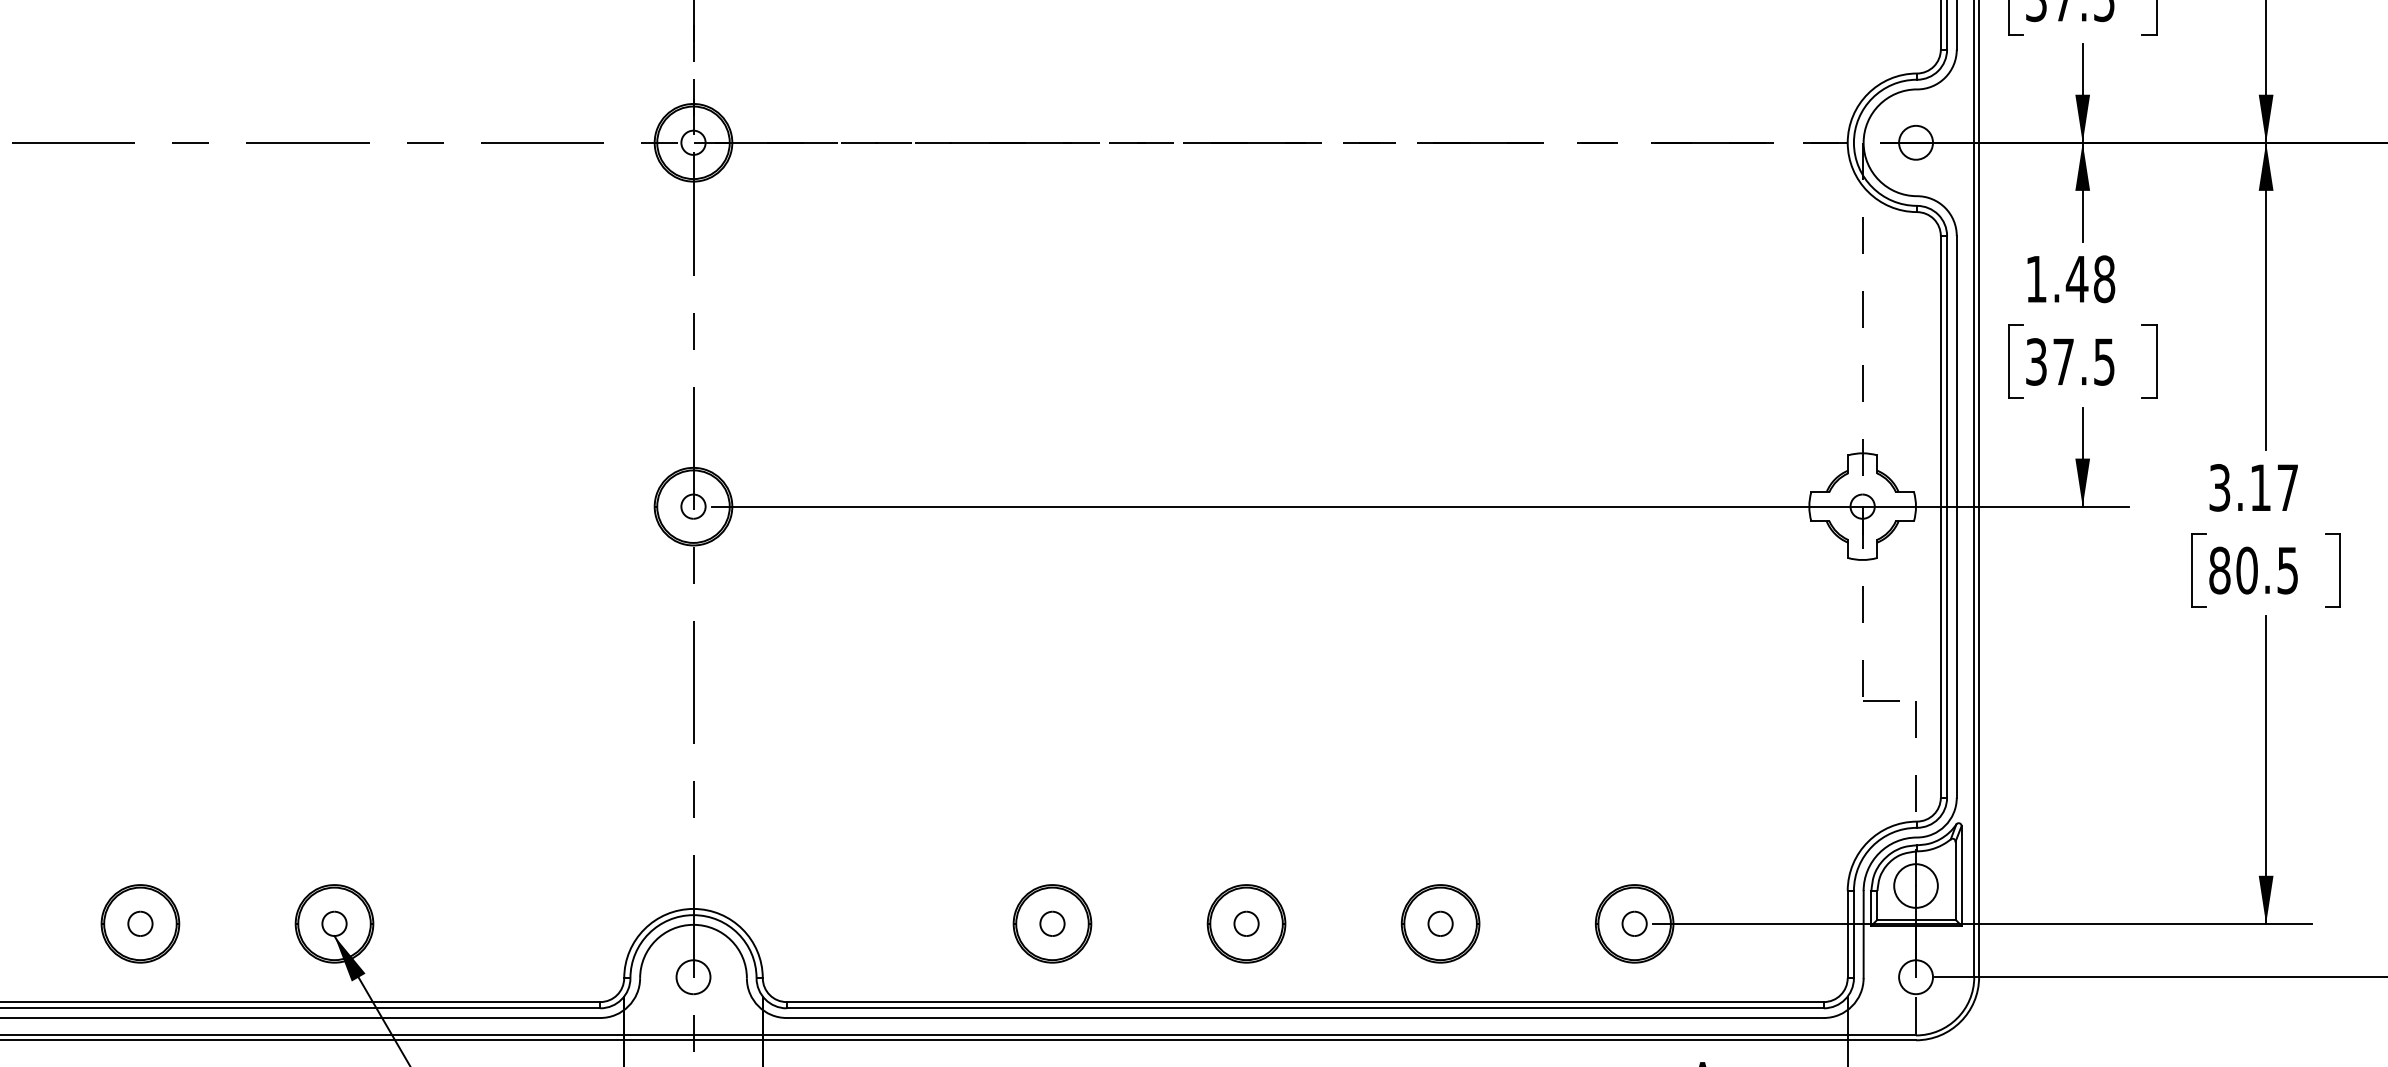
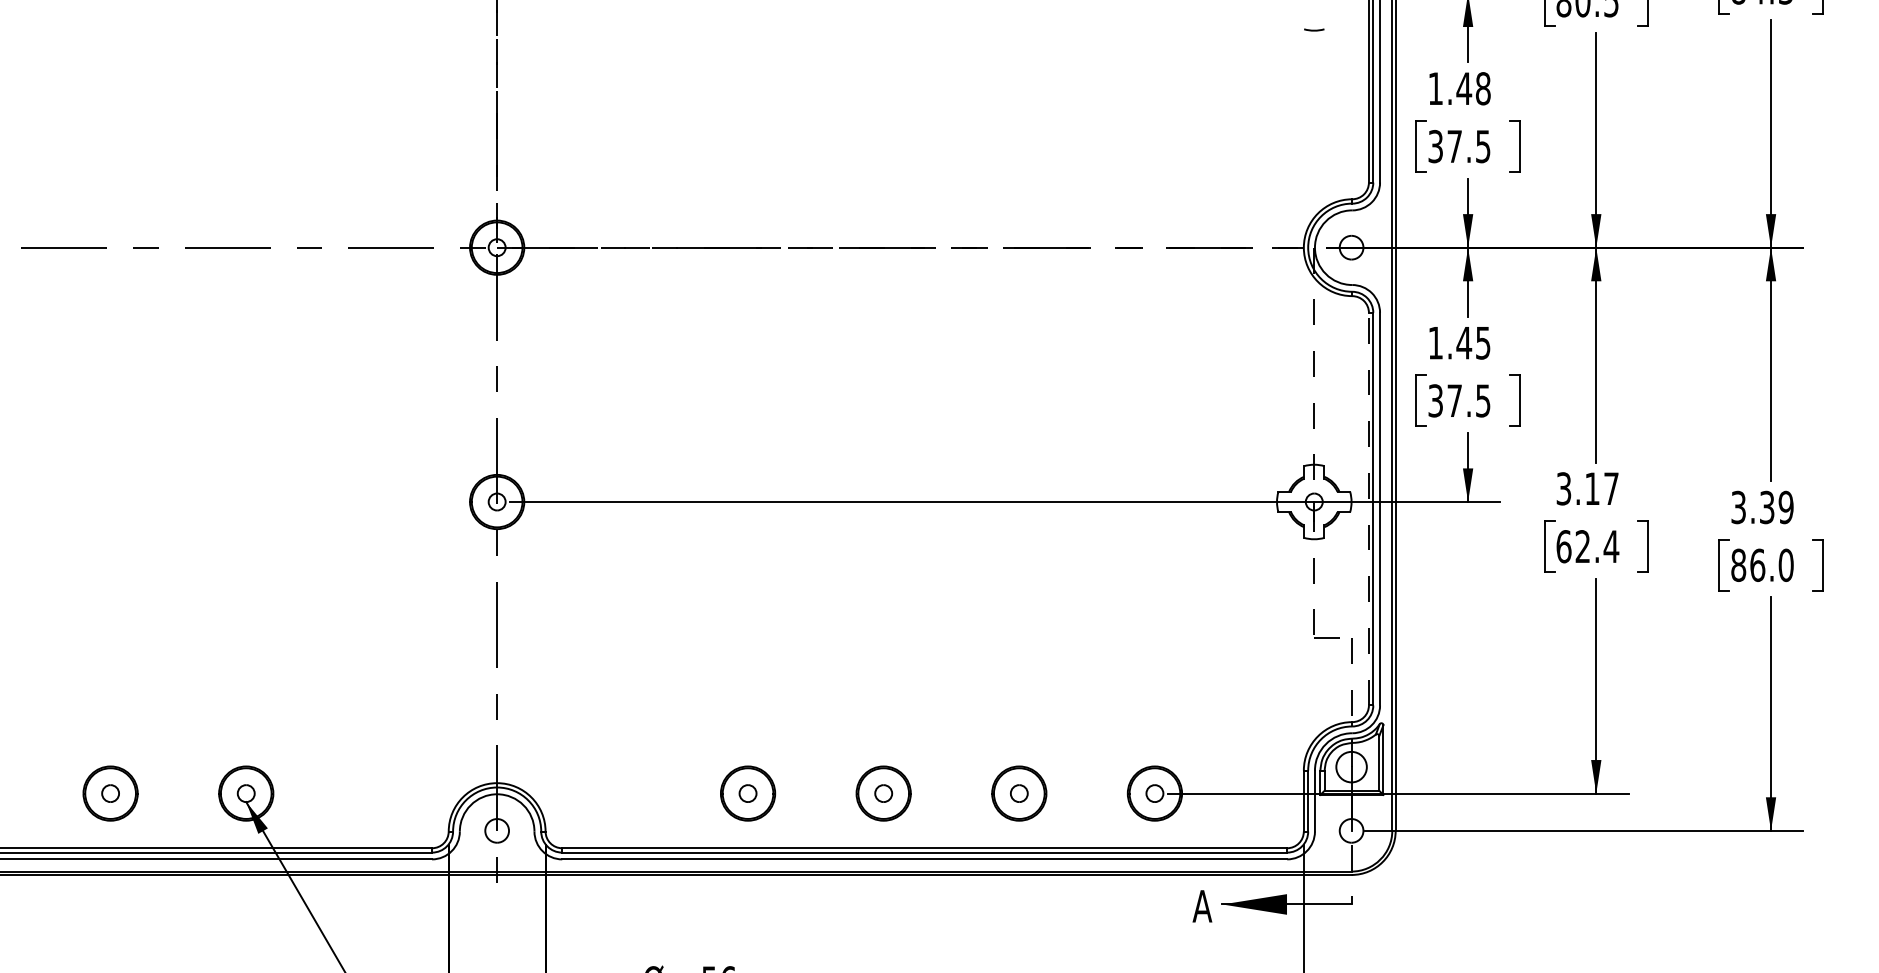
text: (2103, 278) -> (1482, 342), 1.48 -> 1.45
line: (1940, 515) -> (1368, 508), solid -> dashed
text: (2253, 570) -> (1587, 546), 80.5 -> 62.4

